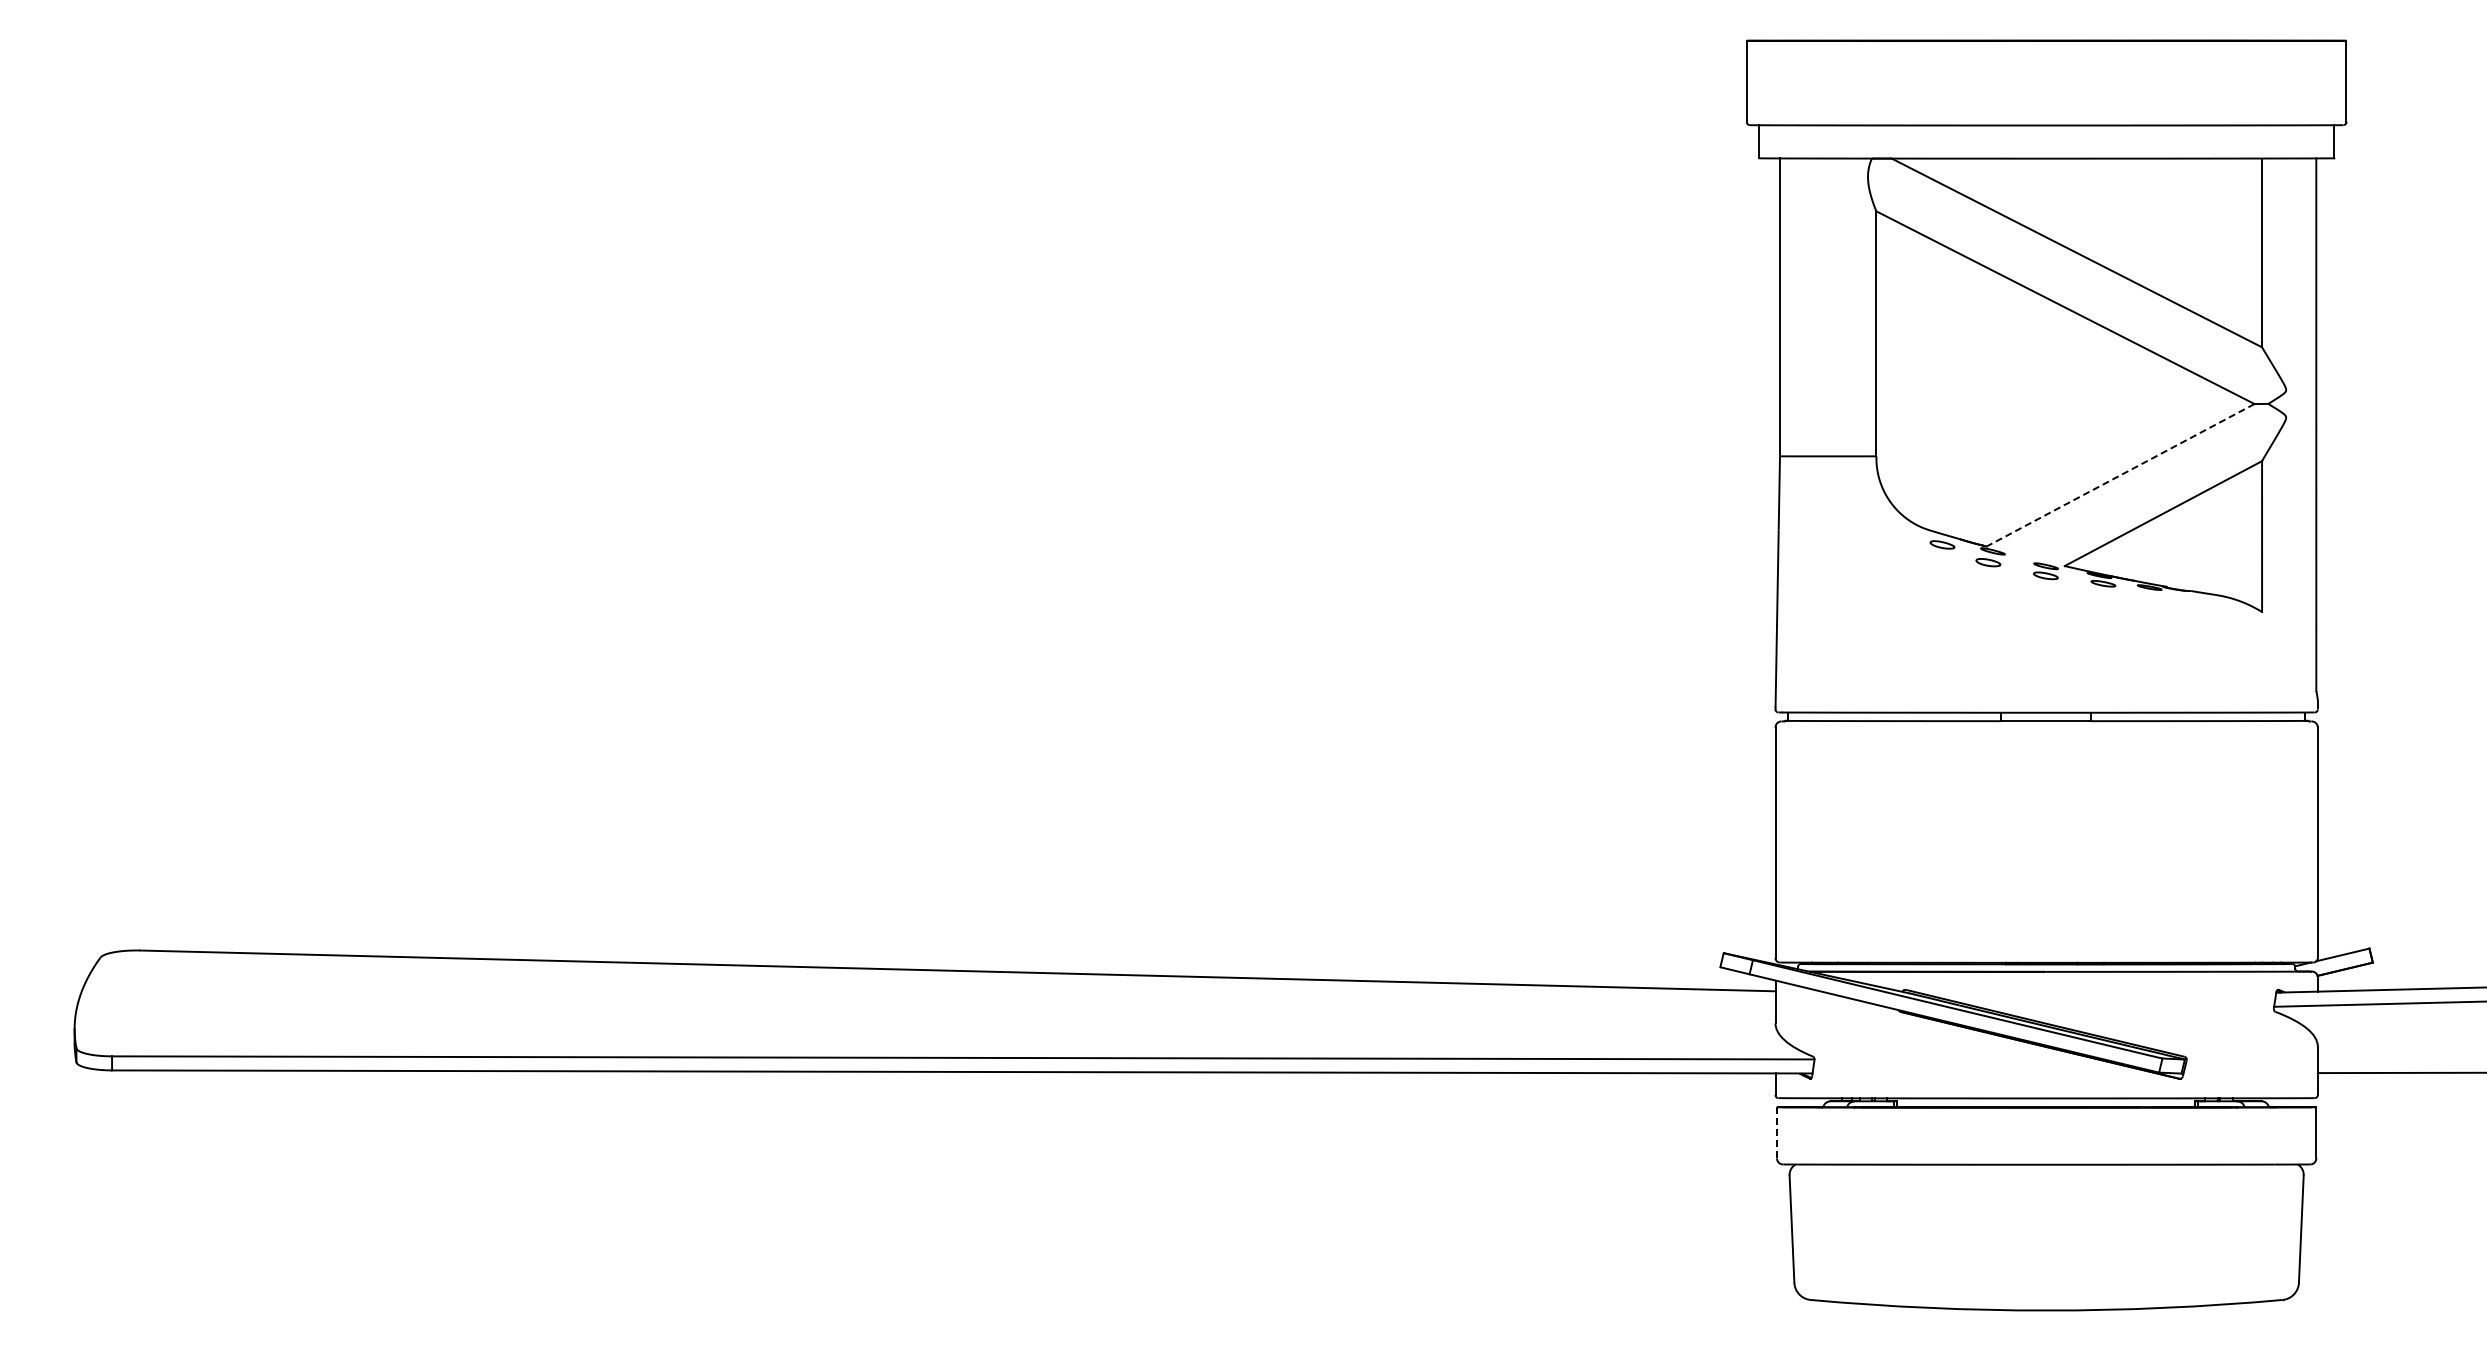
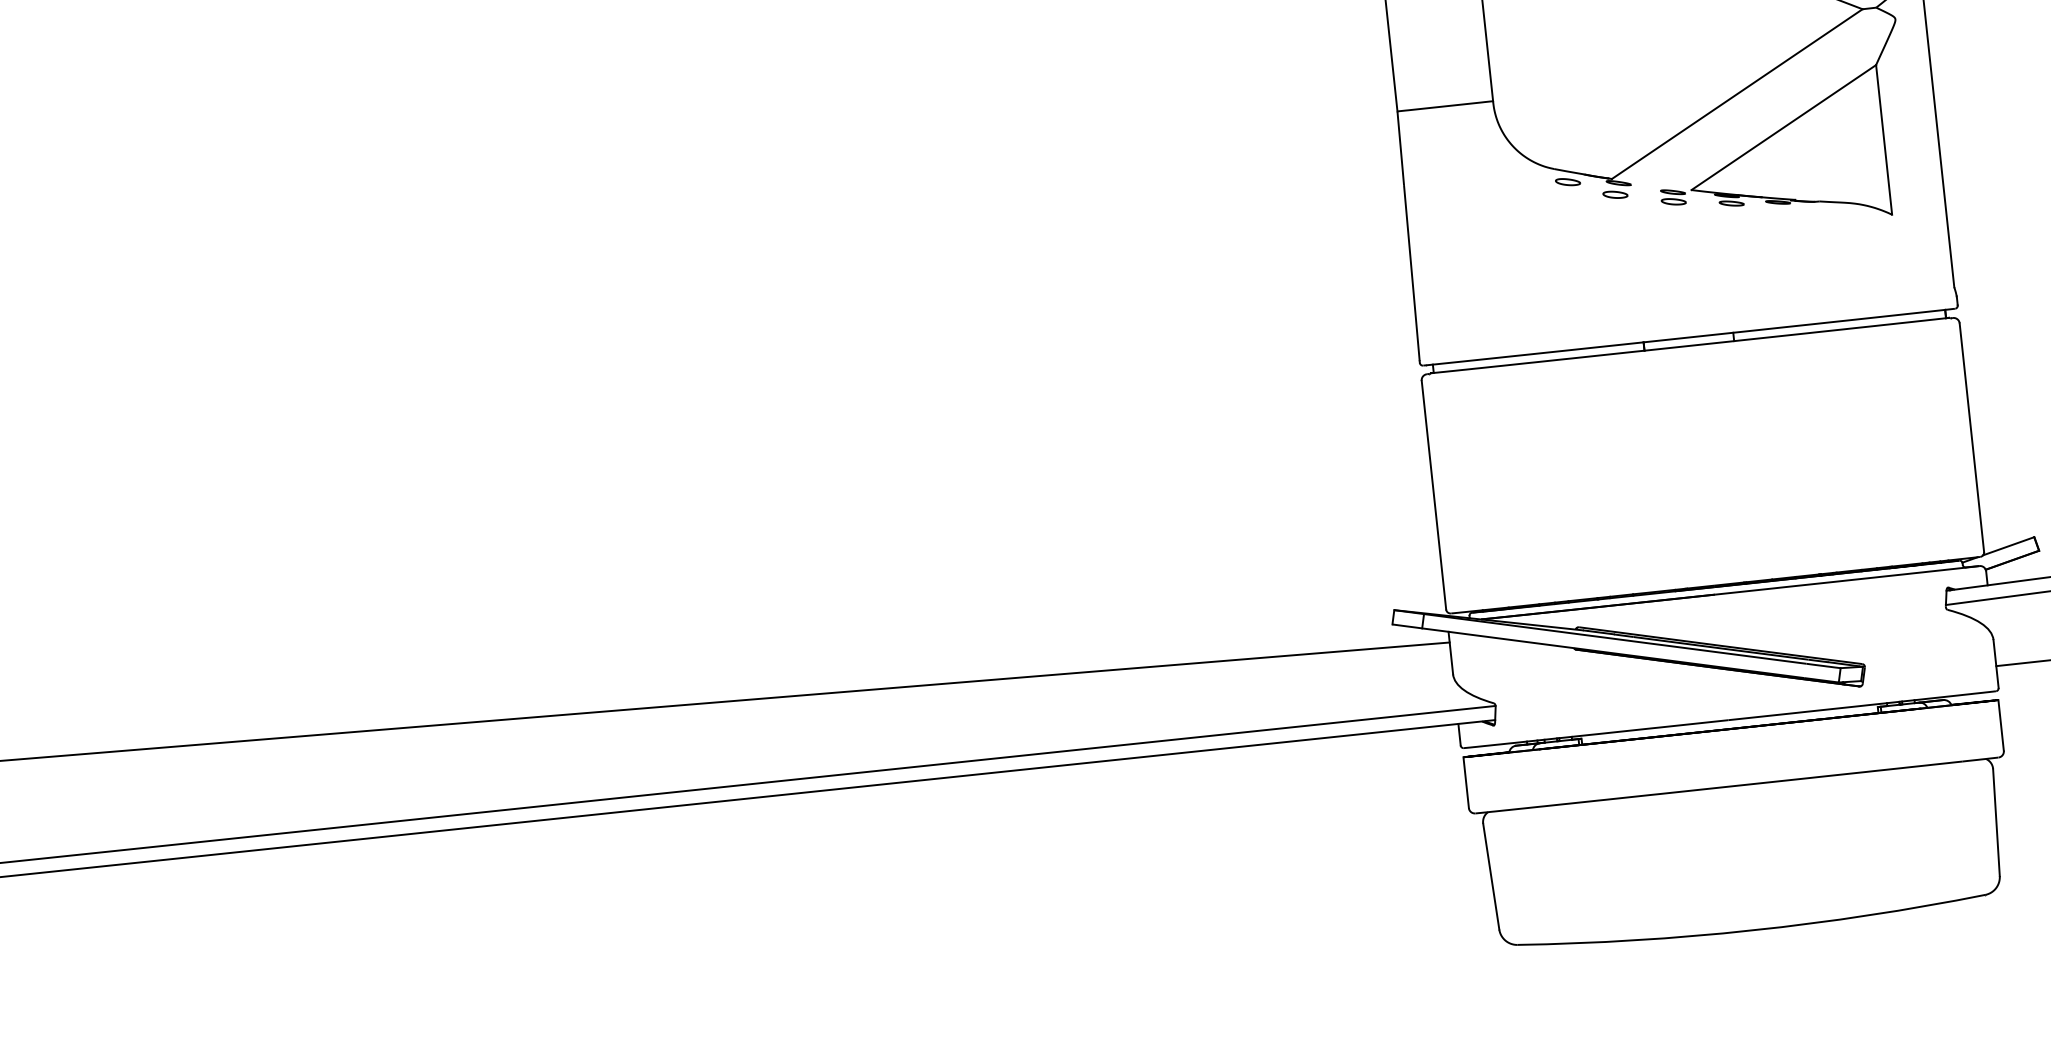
line: (2120, 475) -> (1737, 94), dashed -> solid
line: (1777, 1132) -> (1466, 782), dashed -> solid

